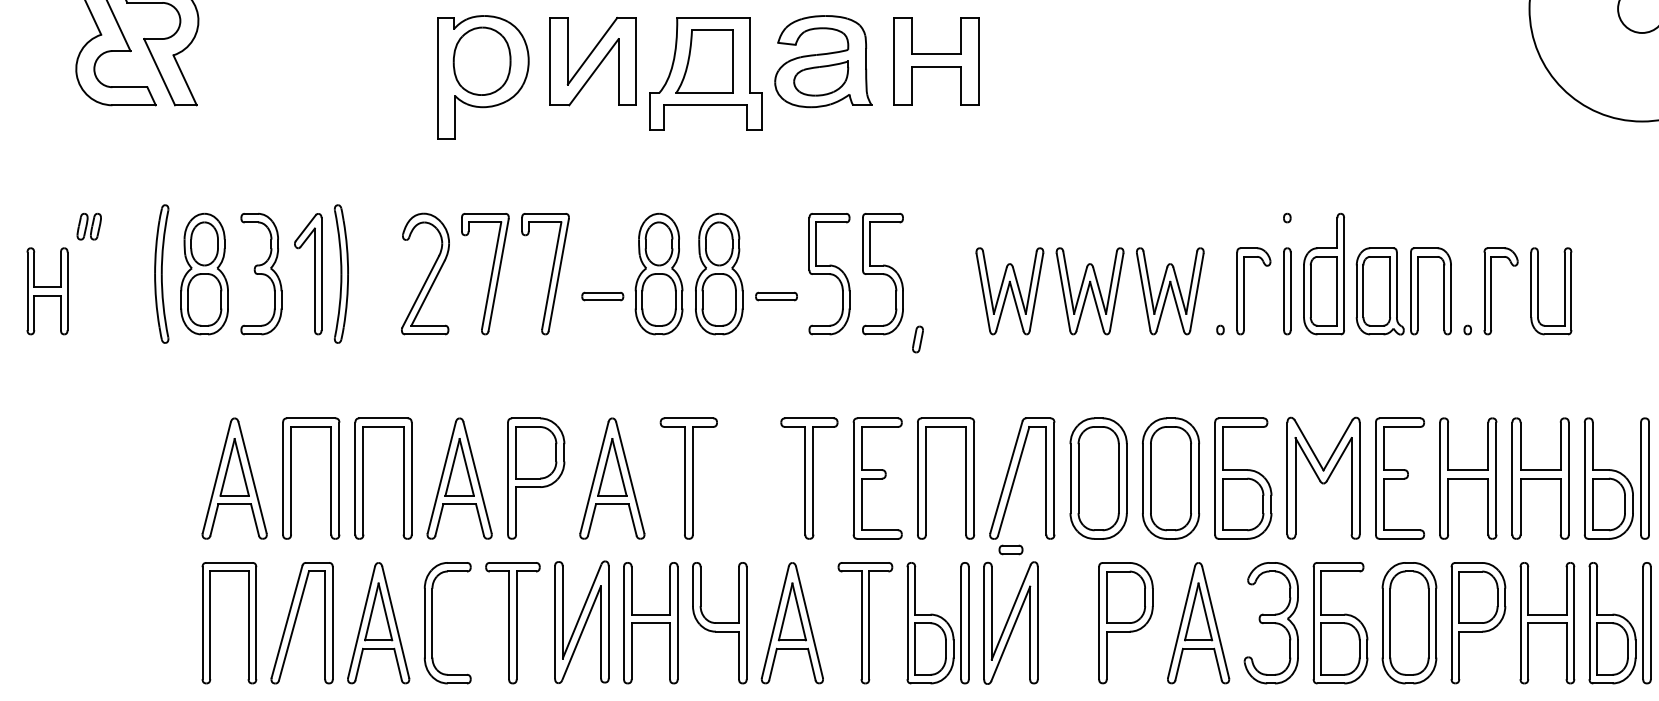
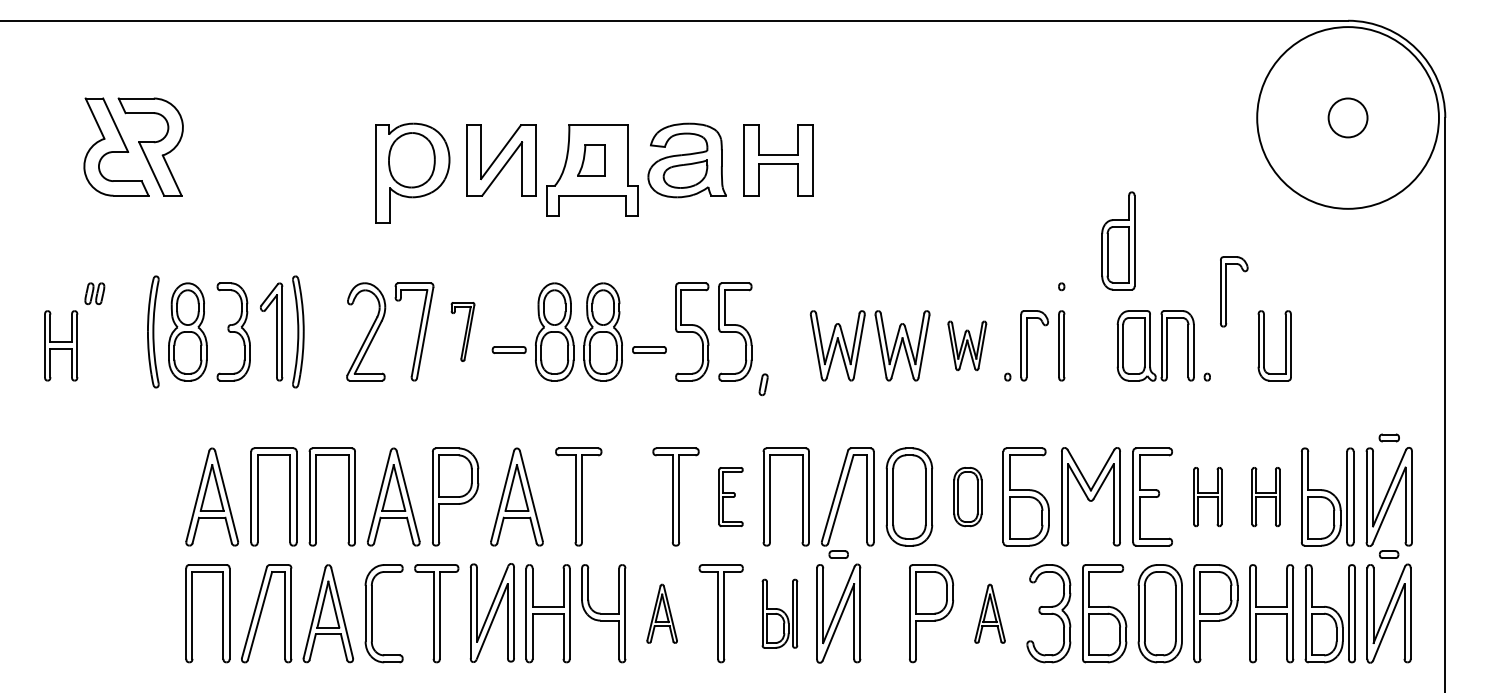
part: (704, 61) -> (591, 160), size x0.6
part: (544, 273) -> (462, 331), size x0.6
part: (1324, 273) -> (1118, 240), moved
part: (1170, 290) -> (967, 345), size x0.7
part: (1491, 290) -> (1226, 291), moved
part: (876, 477) -> (730, 496), size x0.6
part: (1170, 477) -> (967, 496), size x0.6
part: (1467, 477) -> (1207, 496), size x0.6
part: (1539, 477) -> (1265, 496), size x0.6
part: (791, 622) -> (661, 613), size x0.6
part: (937, 622) -> (779, 613), size x0.7
part: (1197, 622) -> (989, 613), size x0.6

